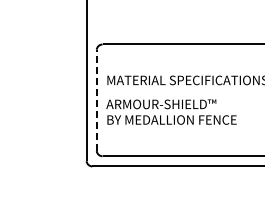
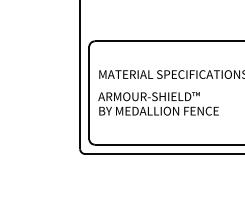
line: (96, 100) -> (89, 93), dashed -> solid

